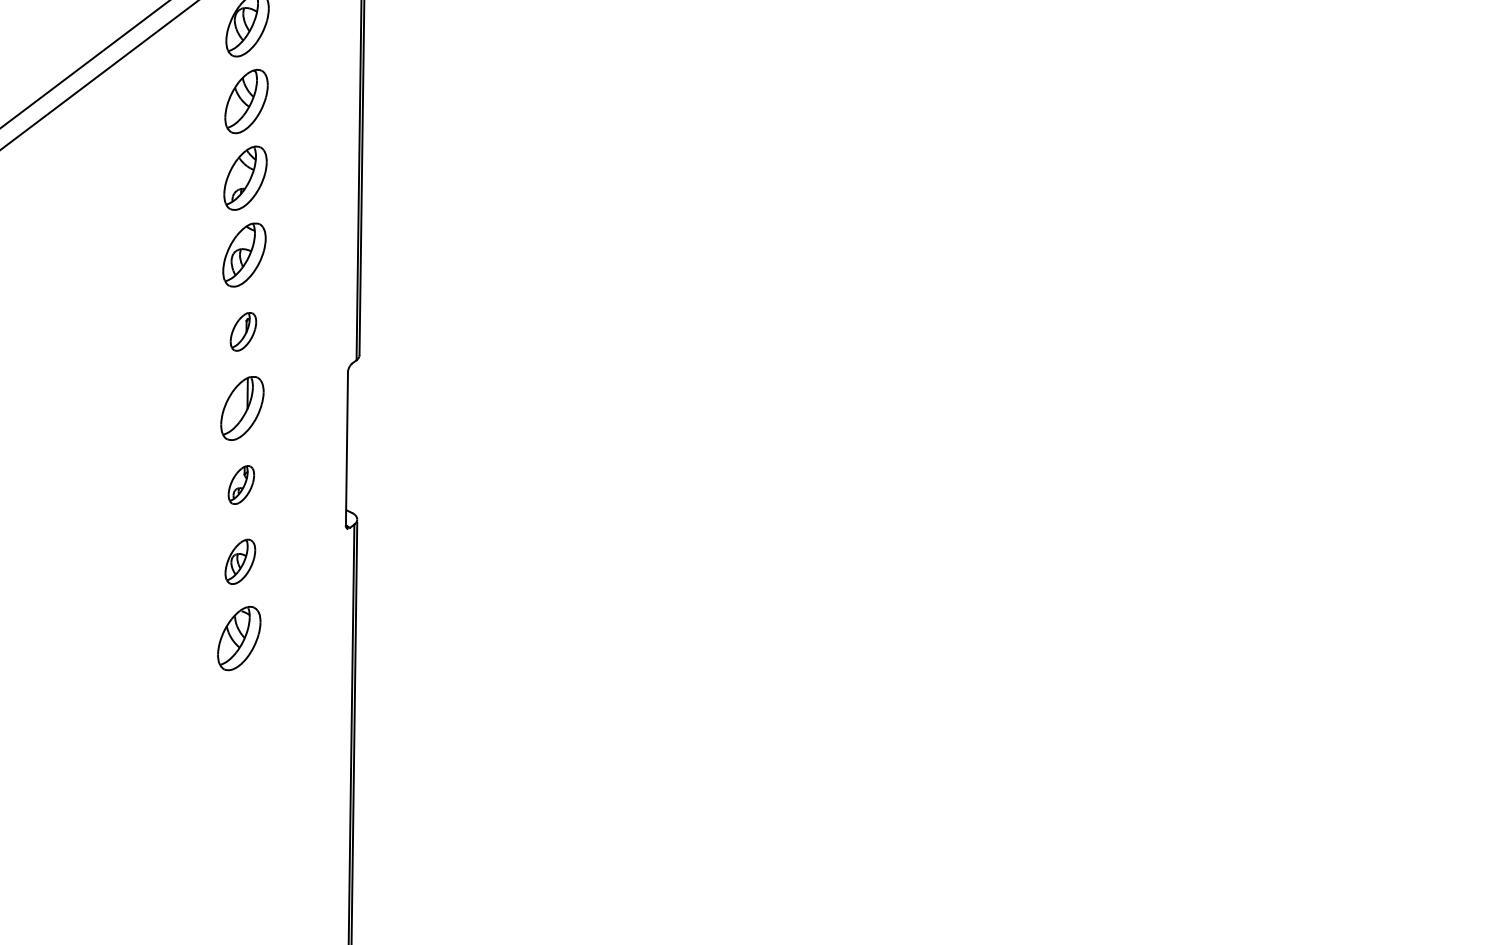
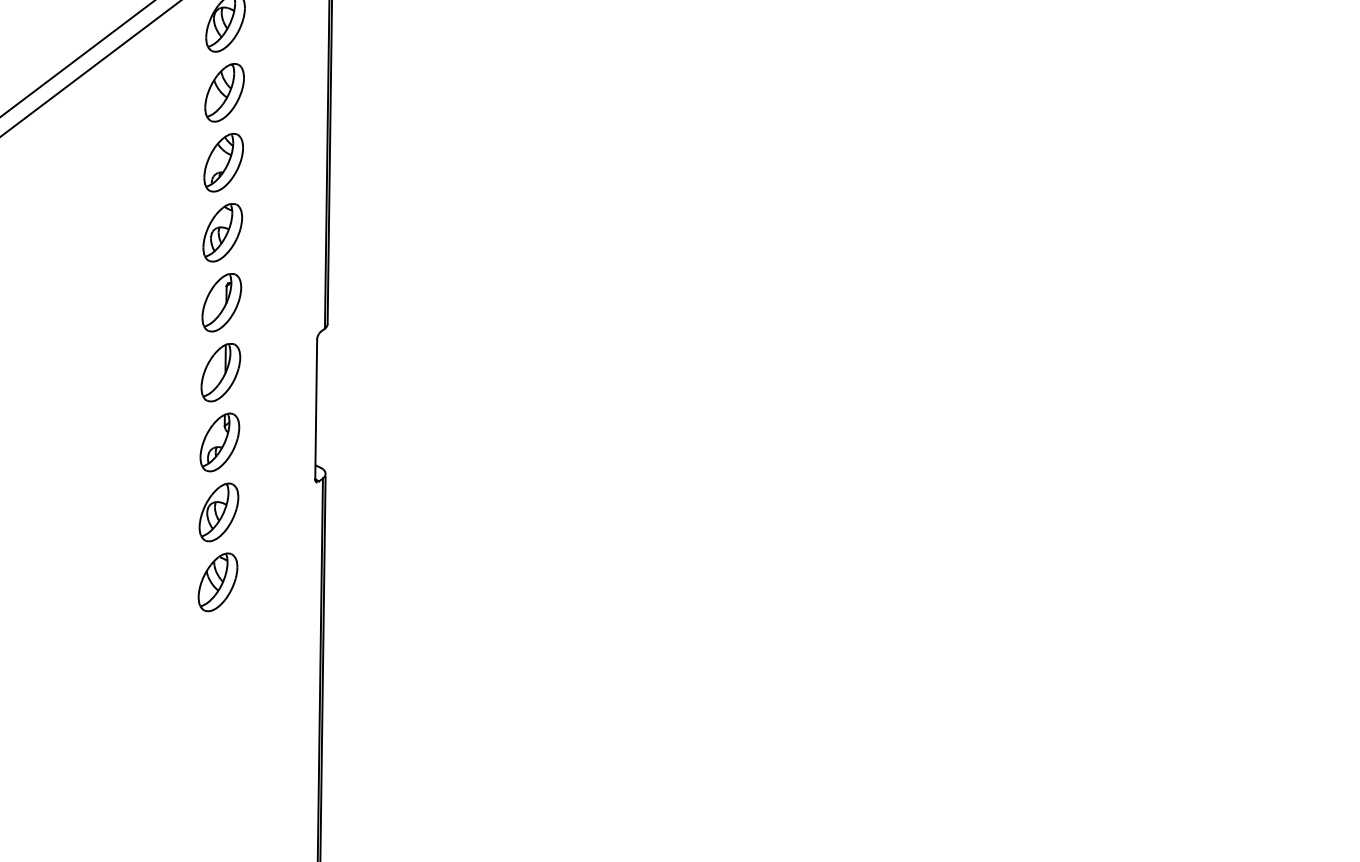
part: (243, 331) -> (221, 302), size x1.67
part: (241, 484) -> (220, 441), size x1.67
part: (240, 561) -> (219, 512), size x1.43

